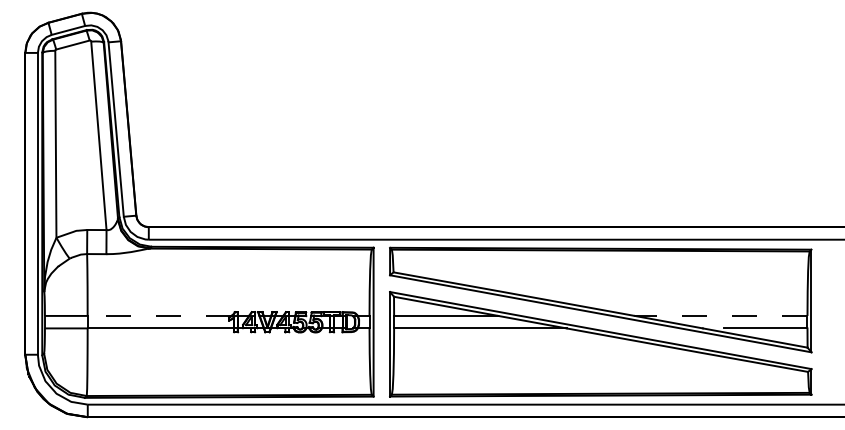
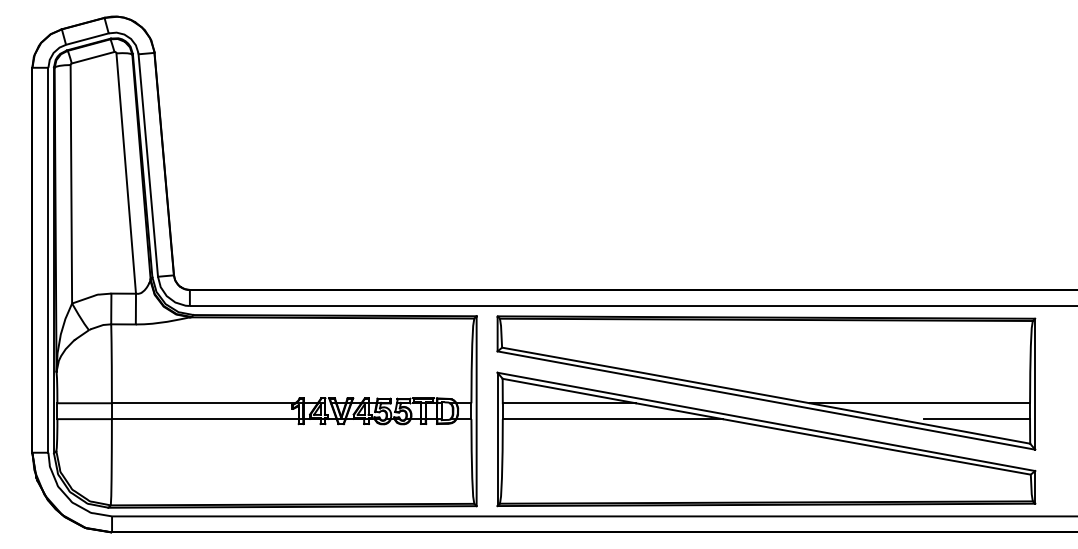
line: (159, 316) -> (203, 403), dashed -> solid
line: (720, 316) -> (919, 403), dashed -> solid

